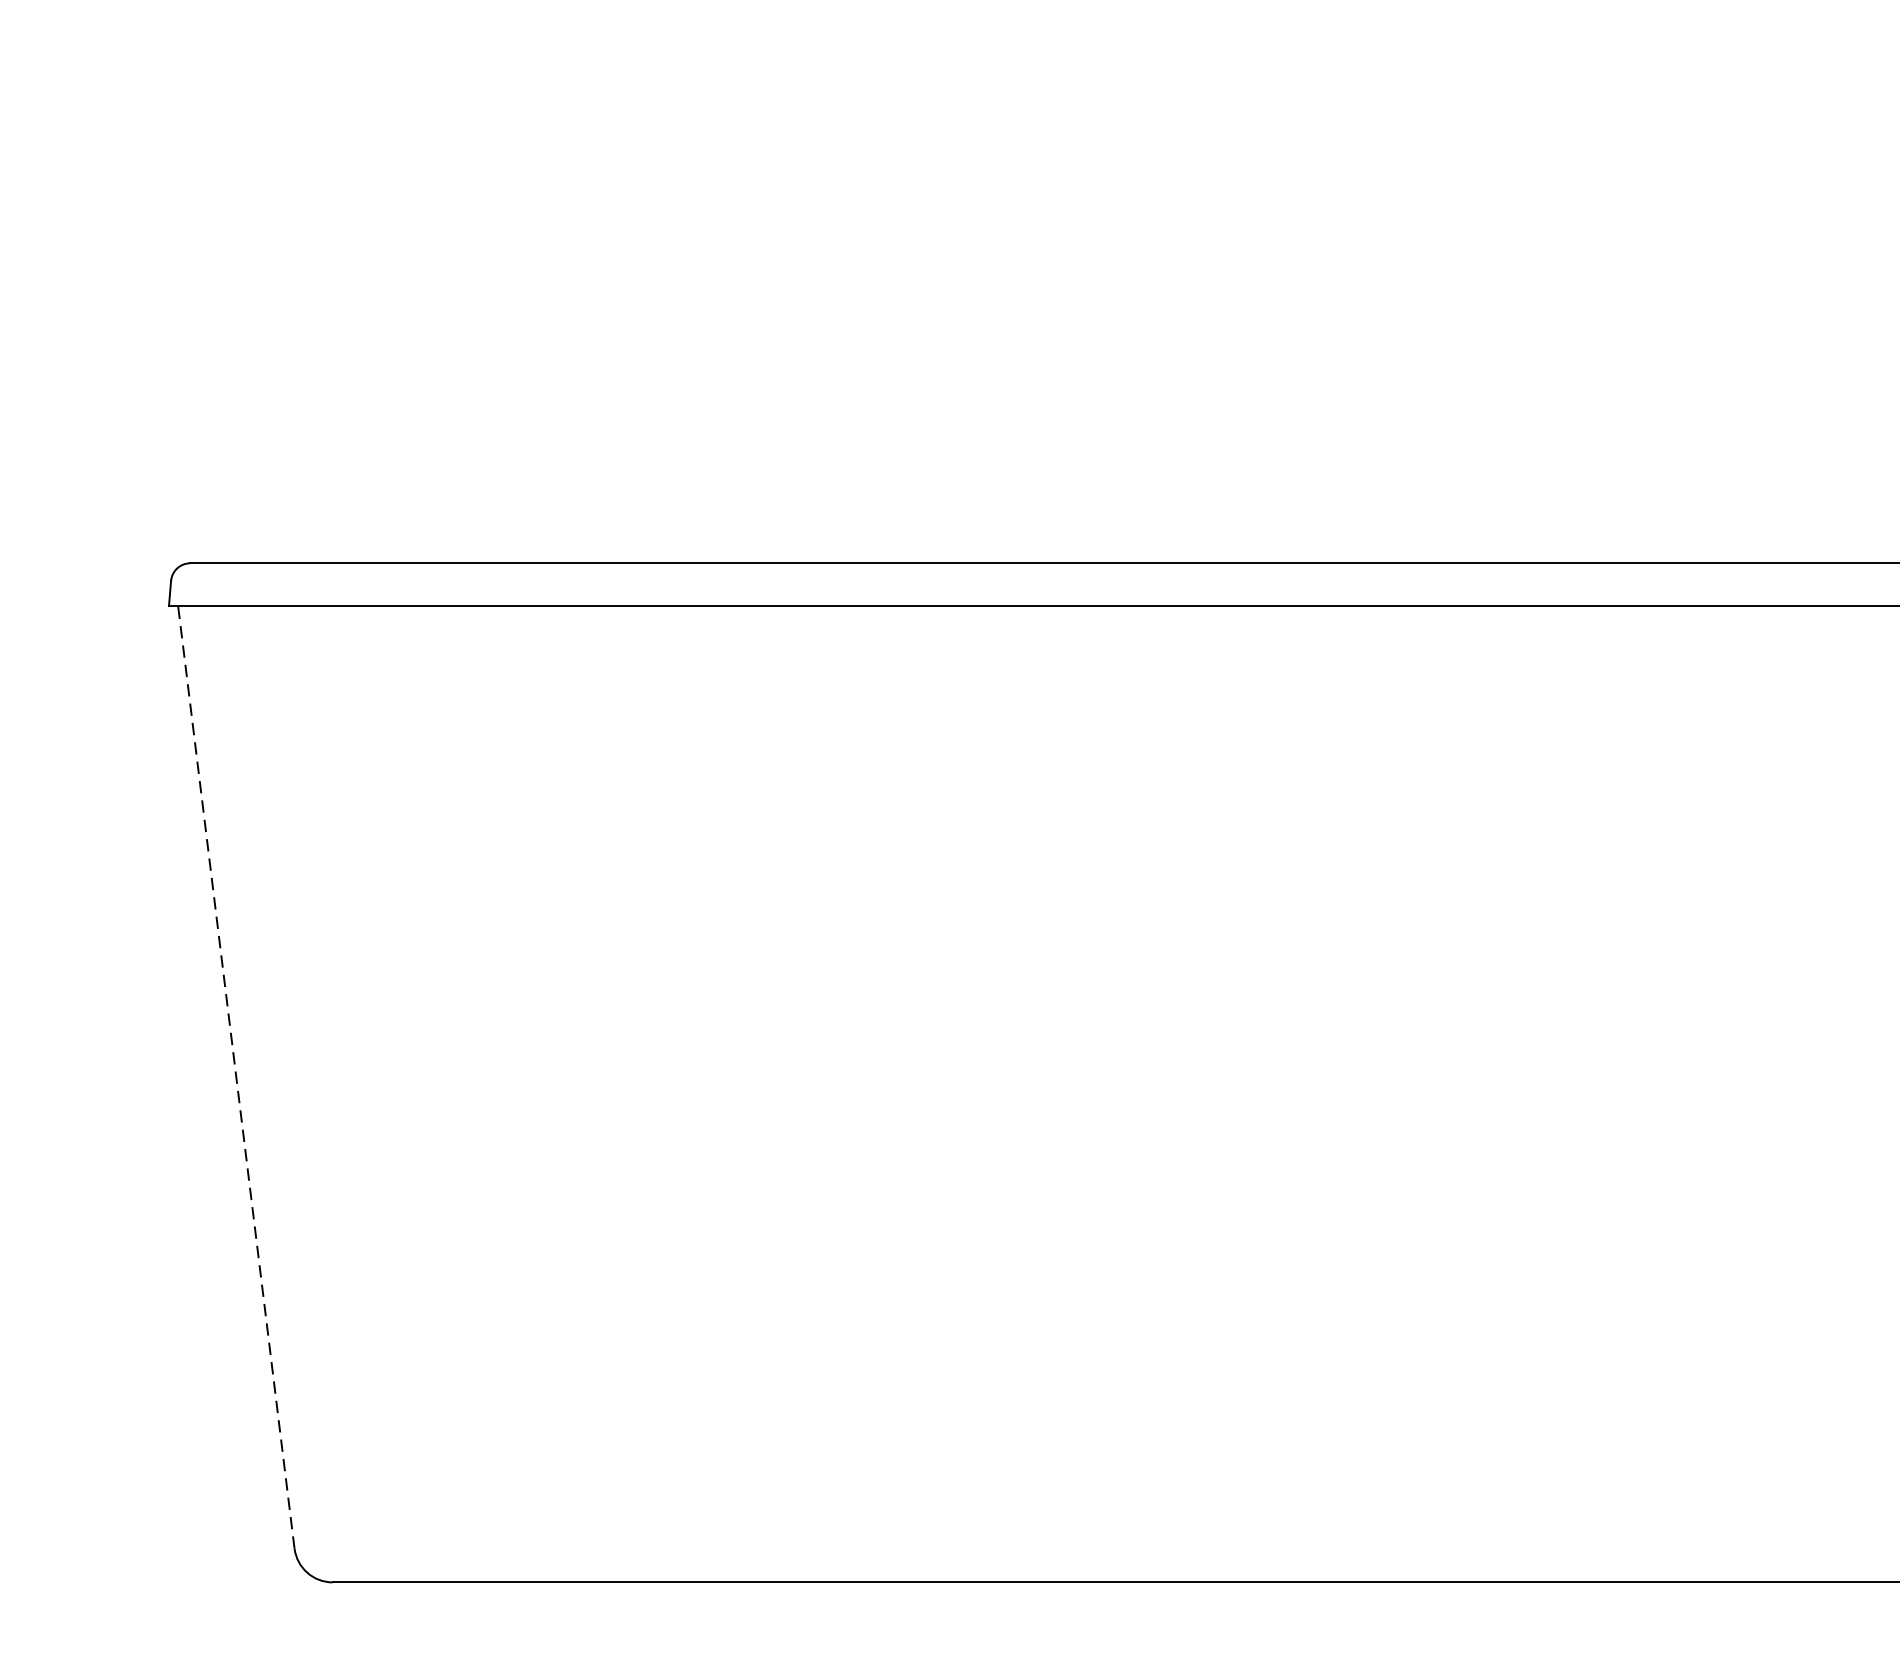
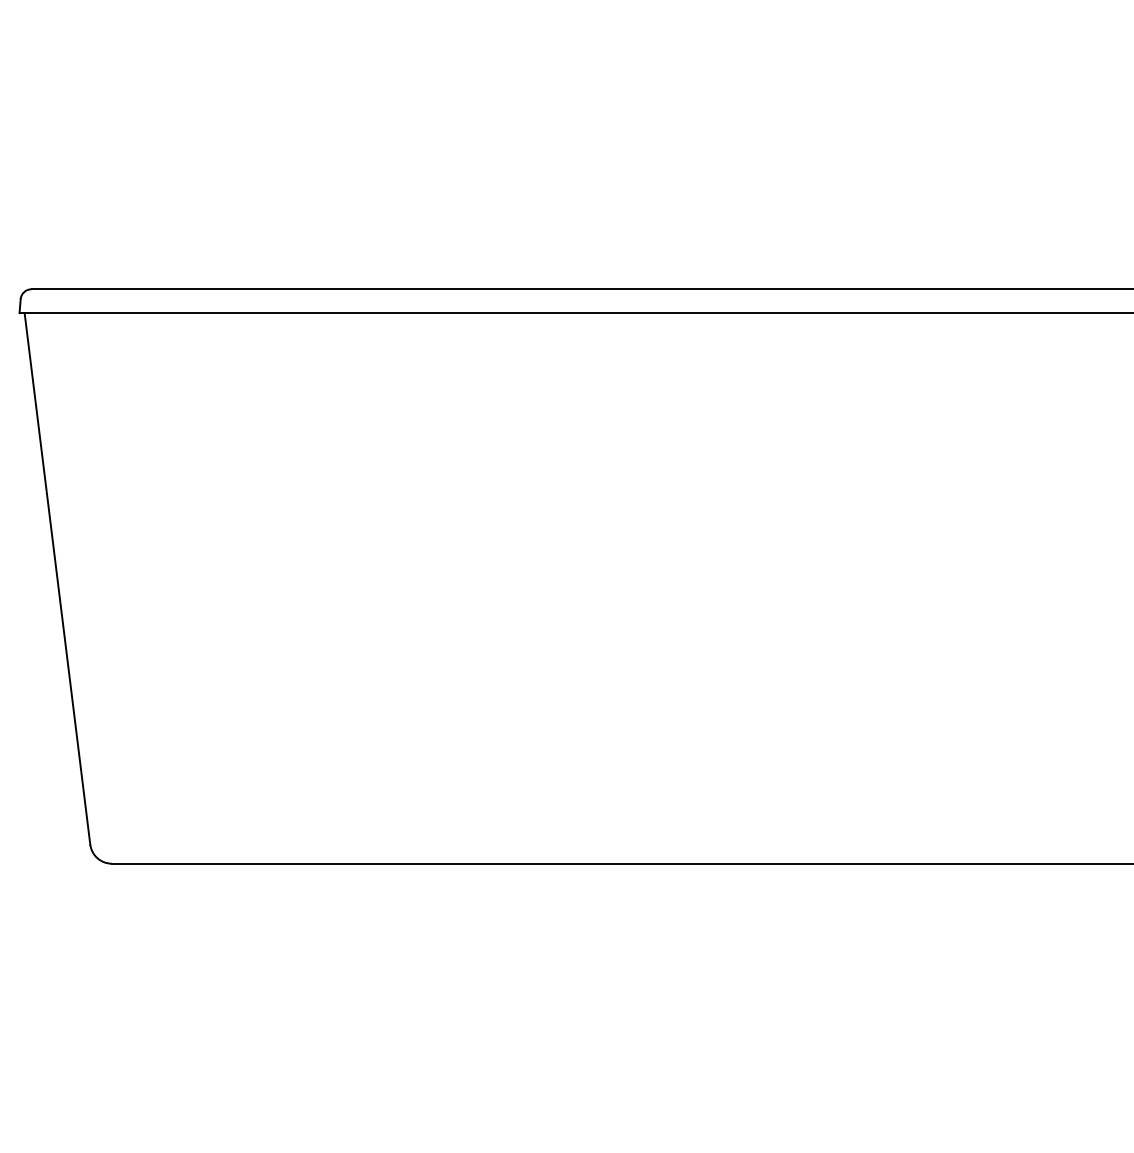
line: (236, 1076) -> (57, 578), dashed -> solid

